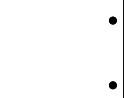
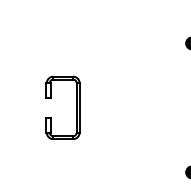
part: (42, 48) -> (51, 99), added

